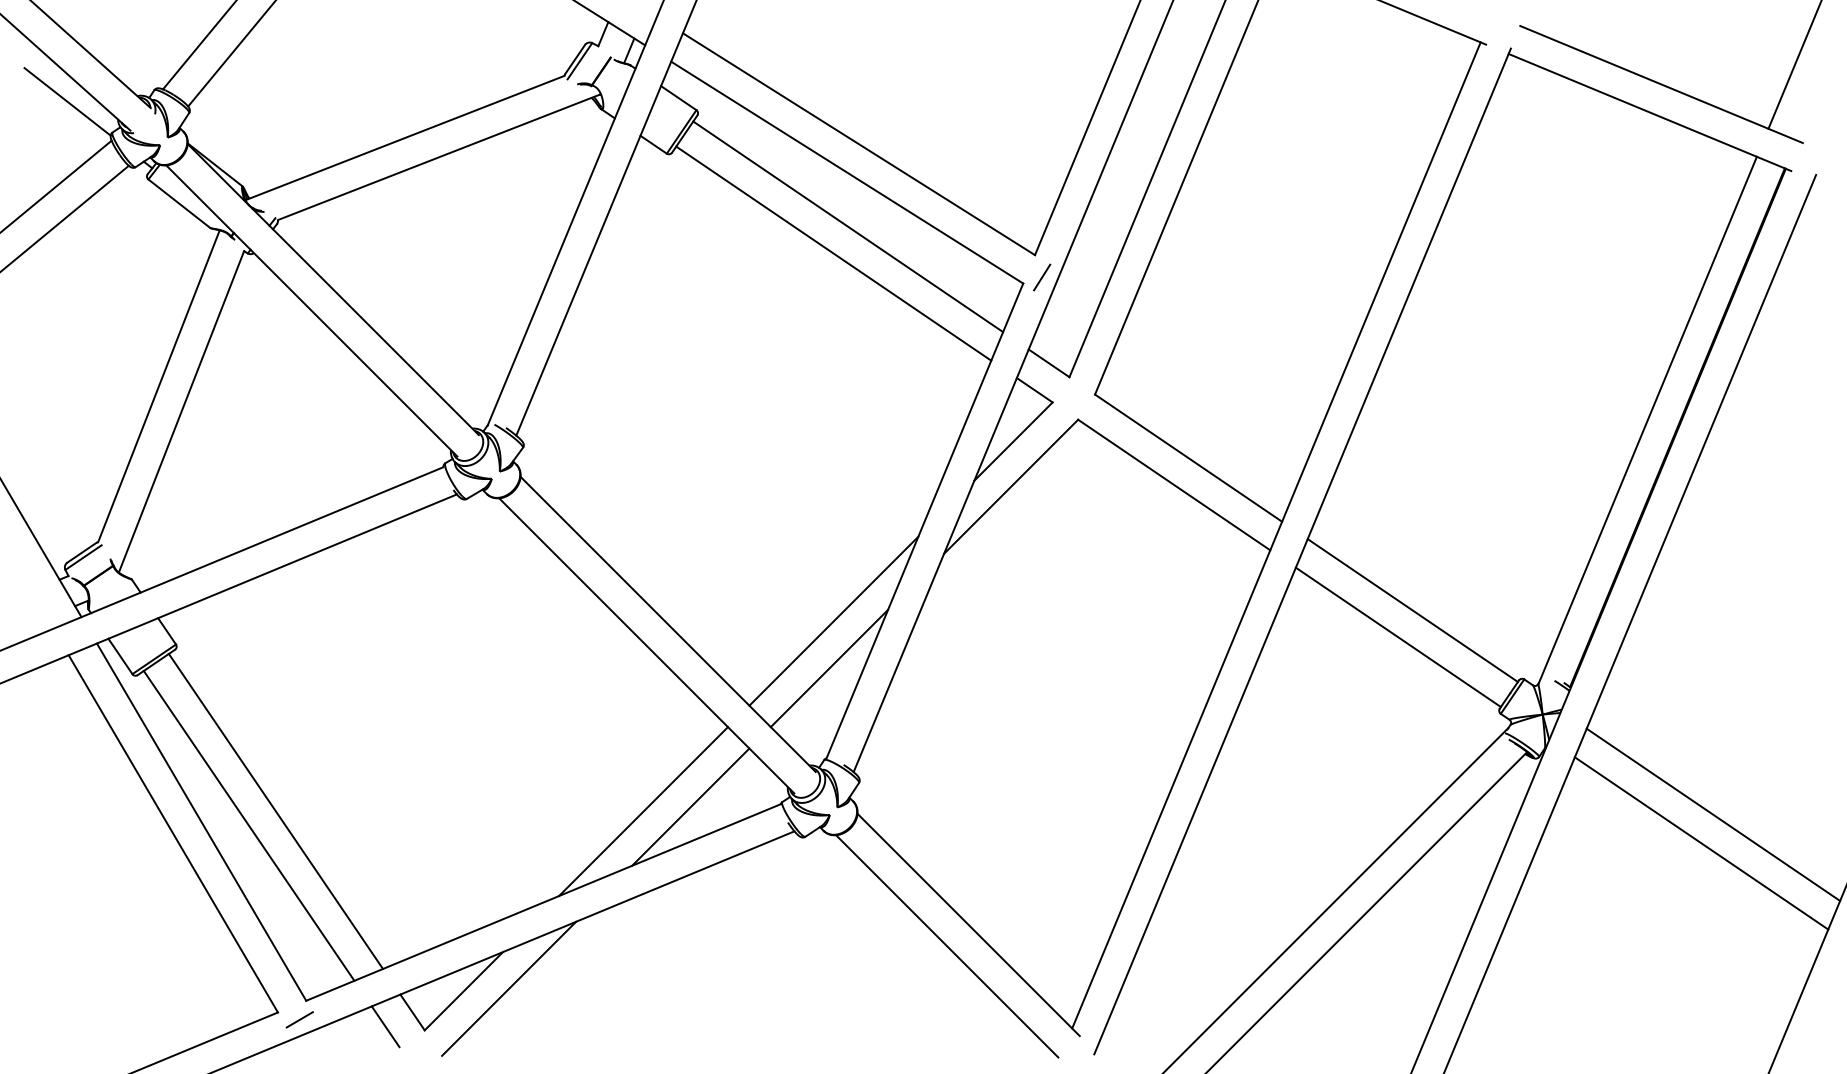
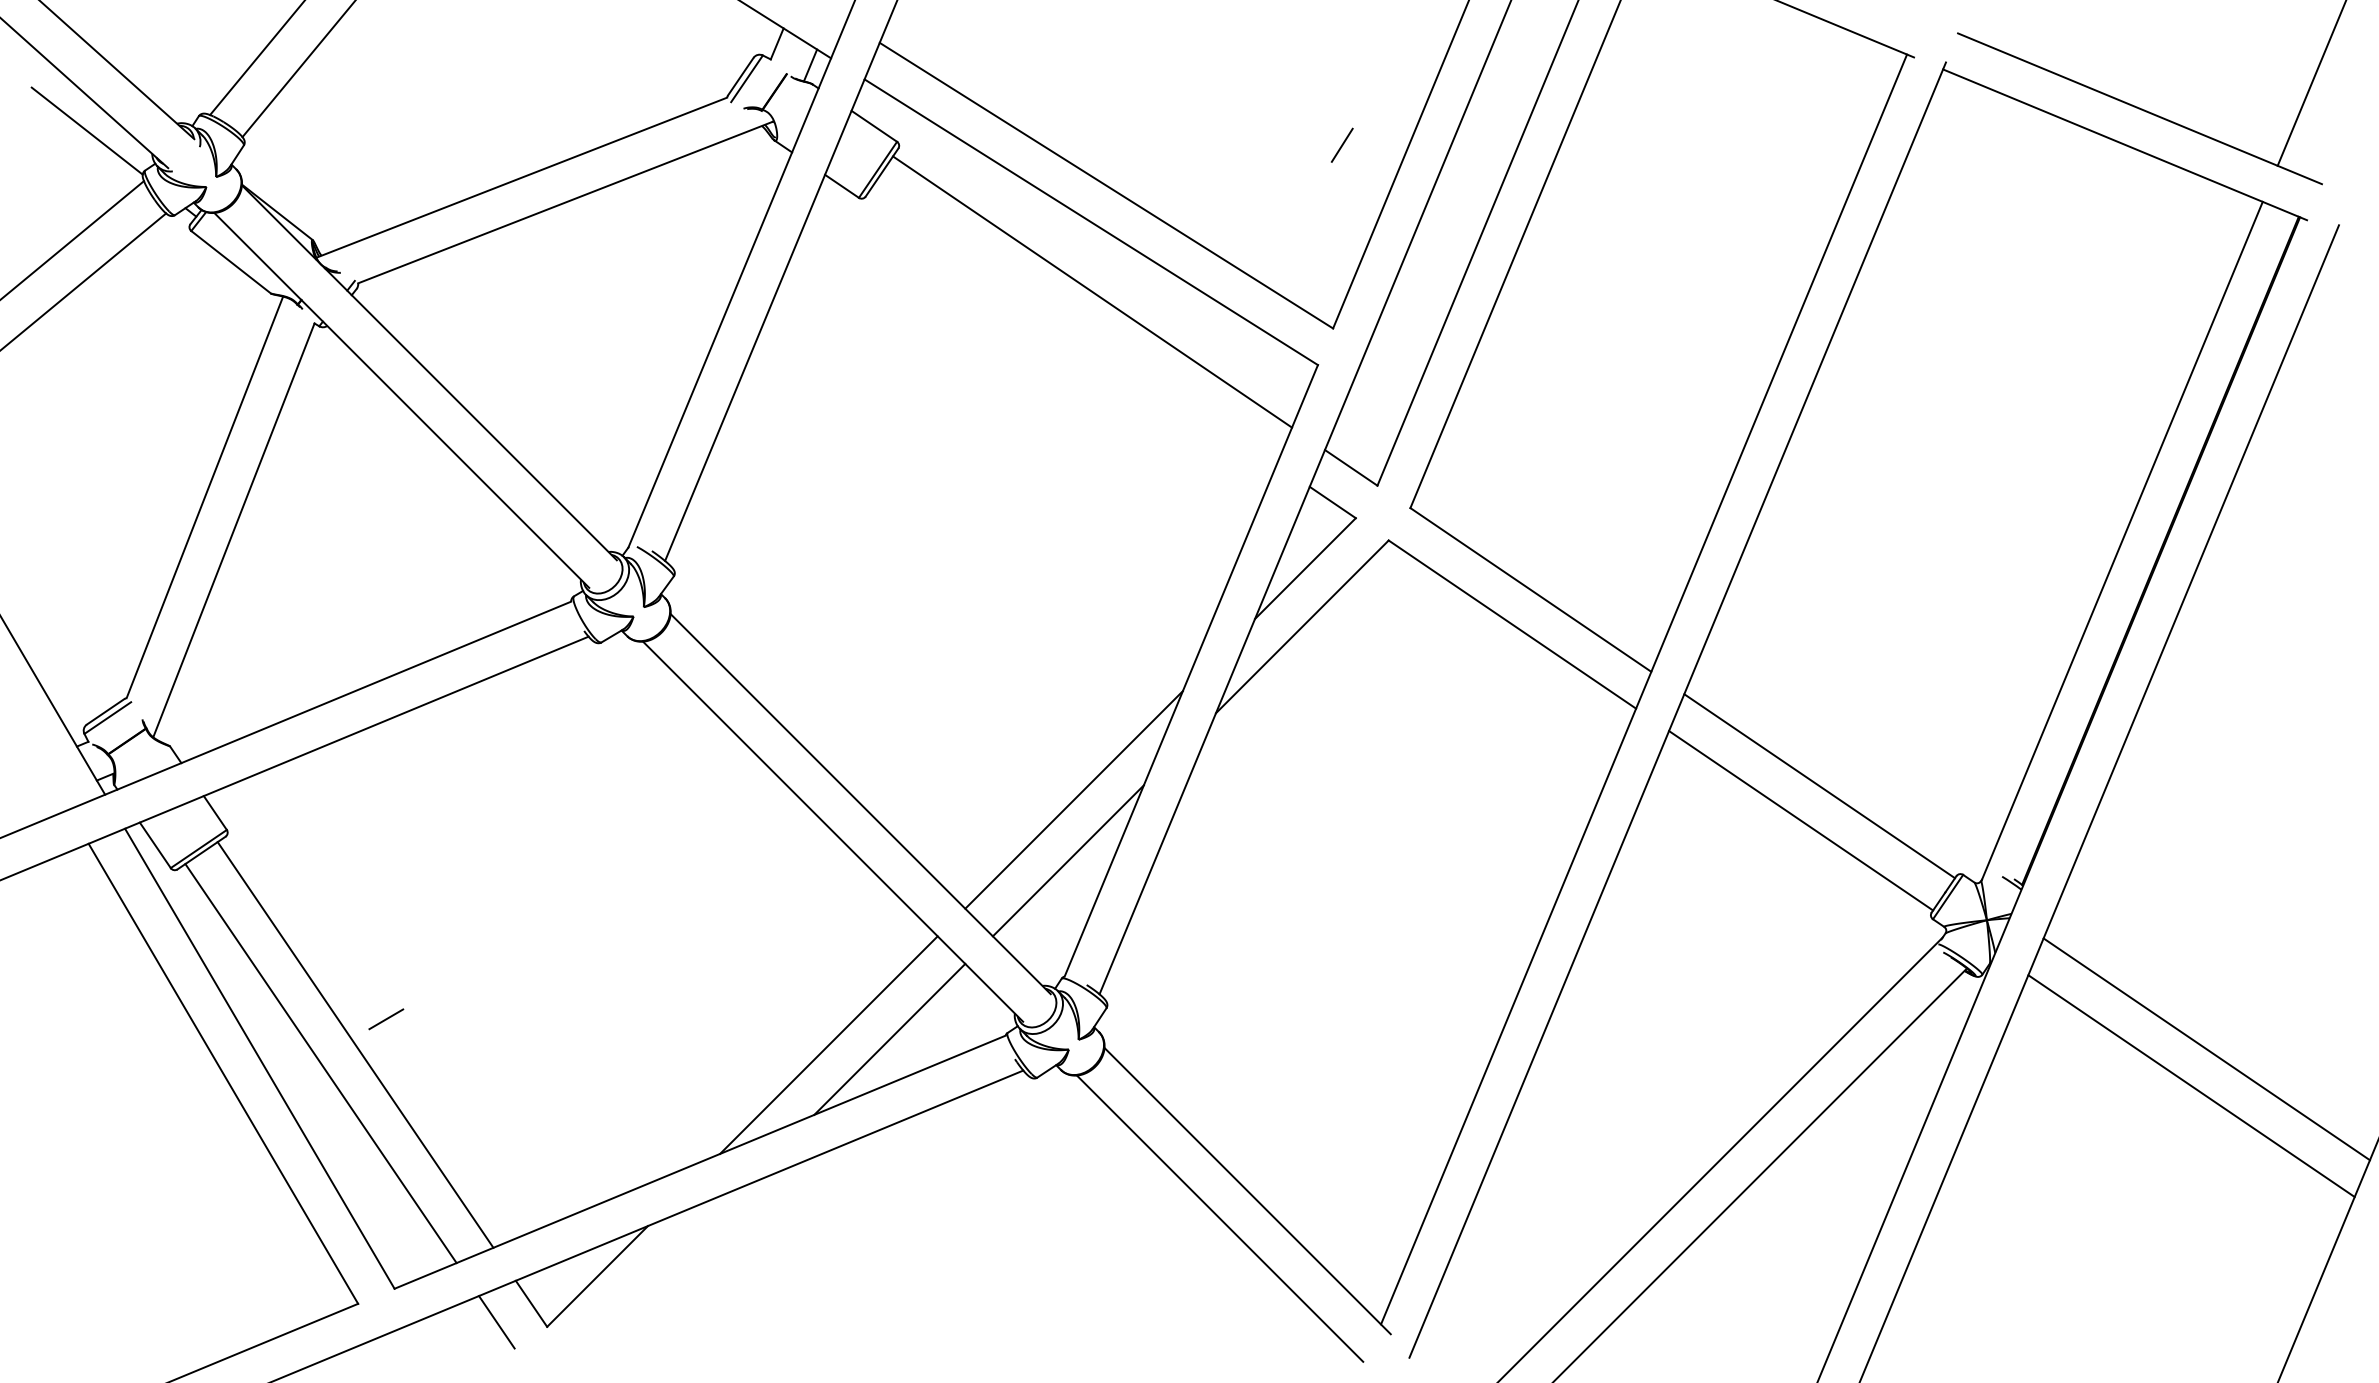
line: (833, 253) -> (1073, 326), removed
line: (1041, 276) -> (1341, 144), moved
line: (508, 988) -> (655, 1273), removed
line: (299, 1019) -> (386, 1019), moved

